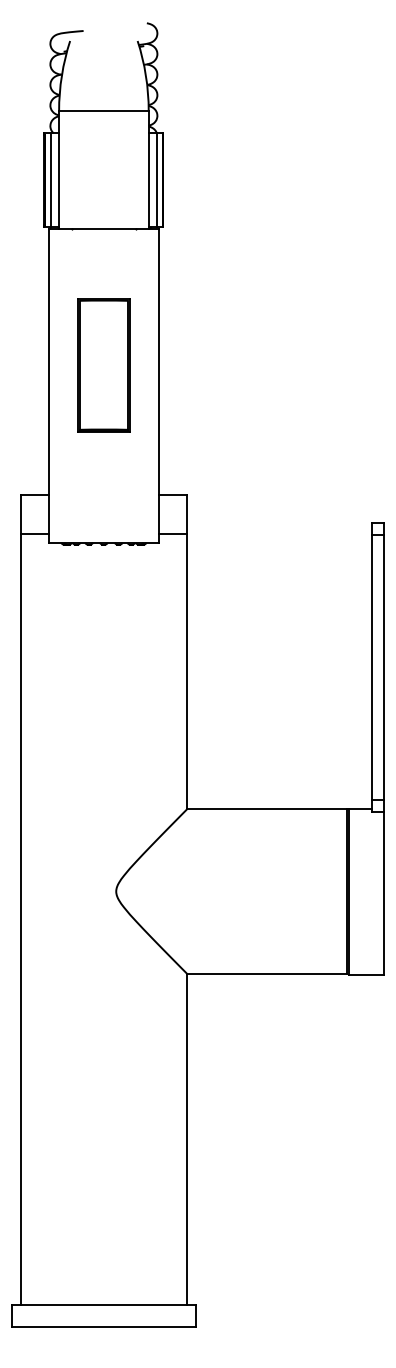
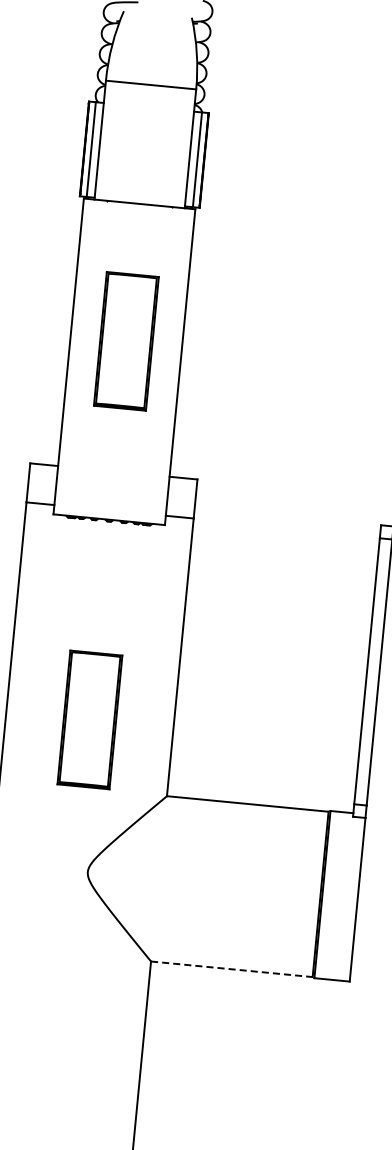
part: (103, 741) -> (89, 719), added
line: (267, 973) -> (232, 969), solid -> dashed

